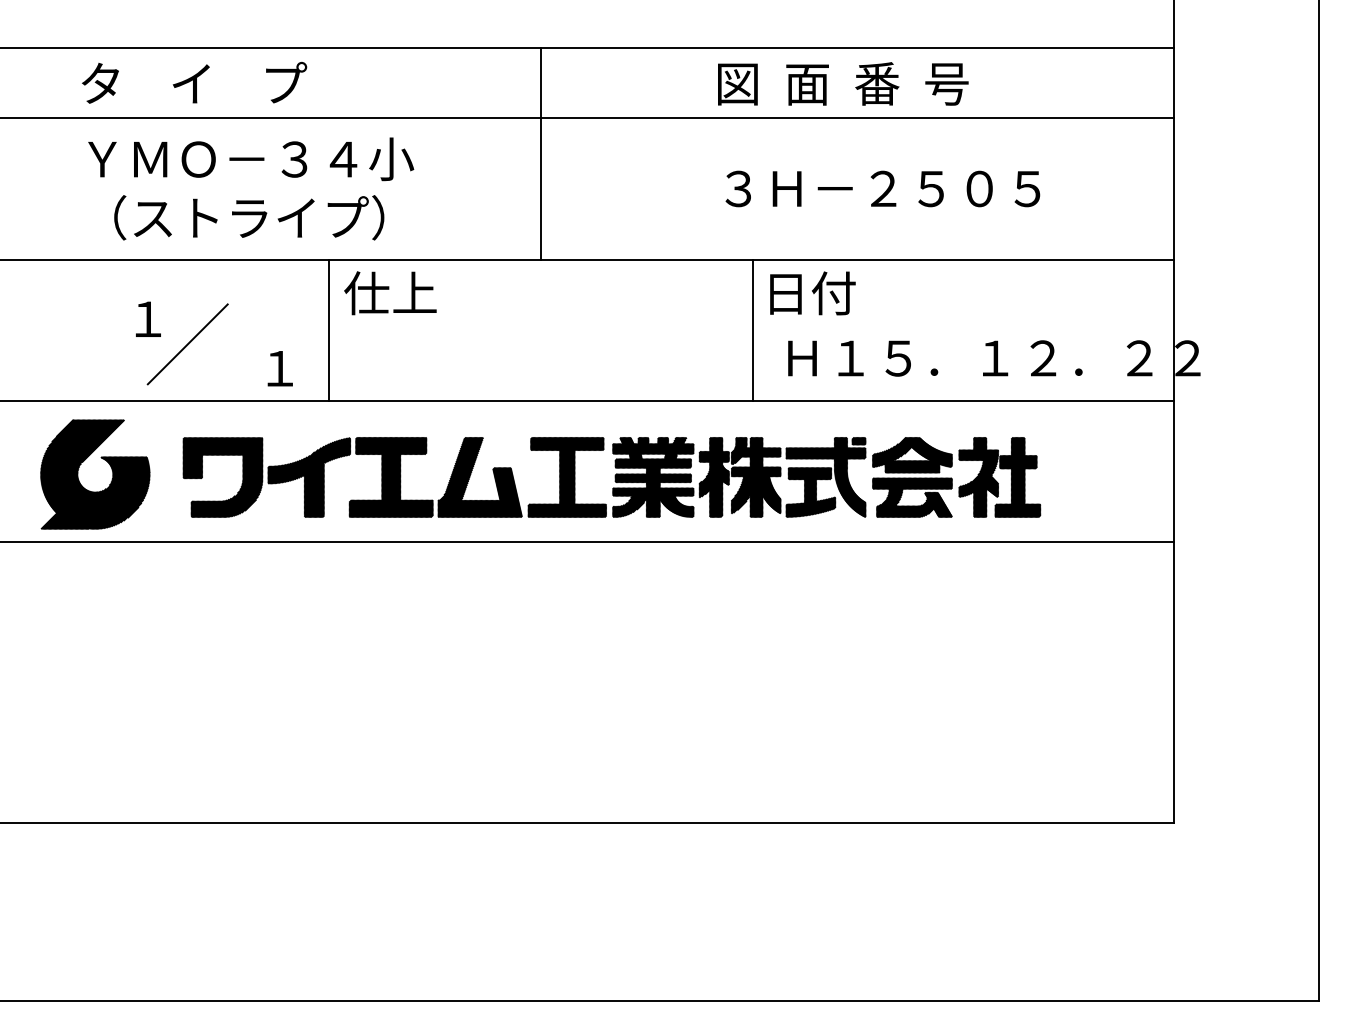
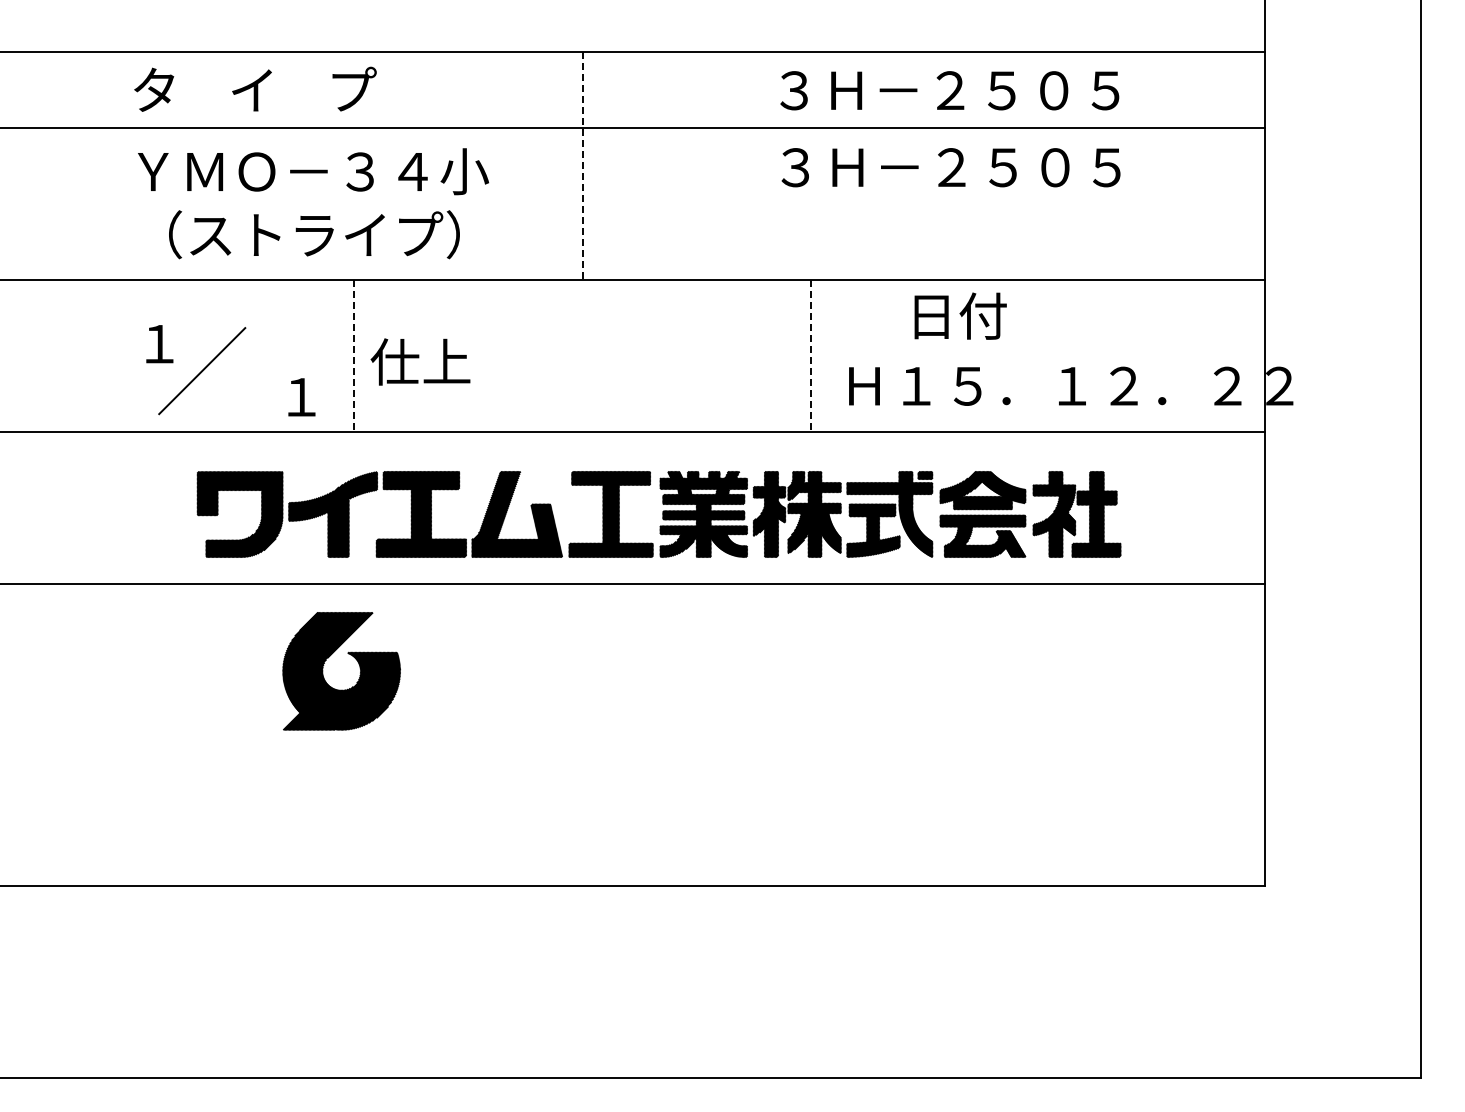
text: (194, 82) -> (255, 88), moved
text: (878, 83) -> (946, 90), 図  面  番  号 -> ３Ｈ－２５０５
line: (540, 154) -> (582, 166), solid -> dashed
text: (251, 159) -> (313, 171), moved
text: (882, 188) -> (950, 167), moved
text: (249, 217) -> (314, 234), moved
text: (390, 292) -> (420, 361), moved
text: (812, 292) -> (960, 315), moved
line: (329, 330) -> (354, 356), solid -> dashed
line: (752, 330) -> (810, 356), solid -> dashed
part: (78, 474) -> (323, 671), moved

